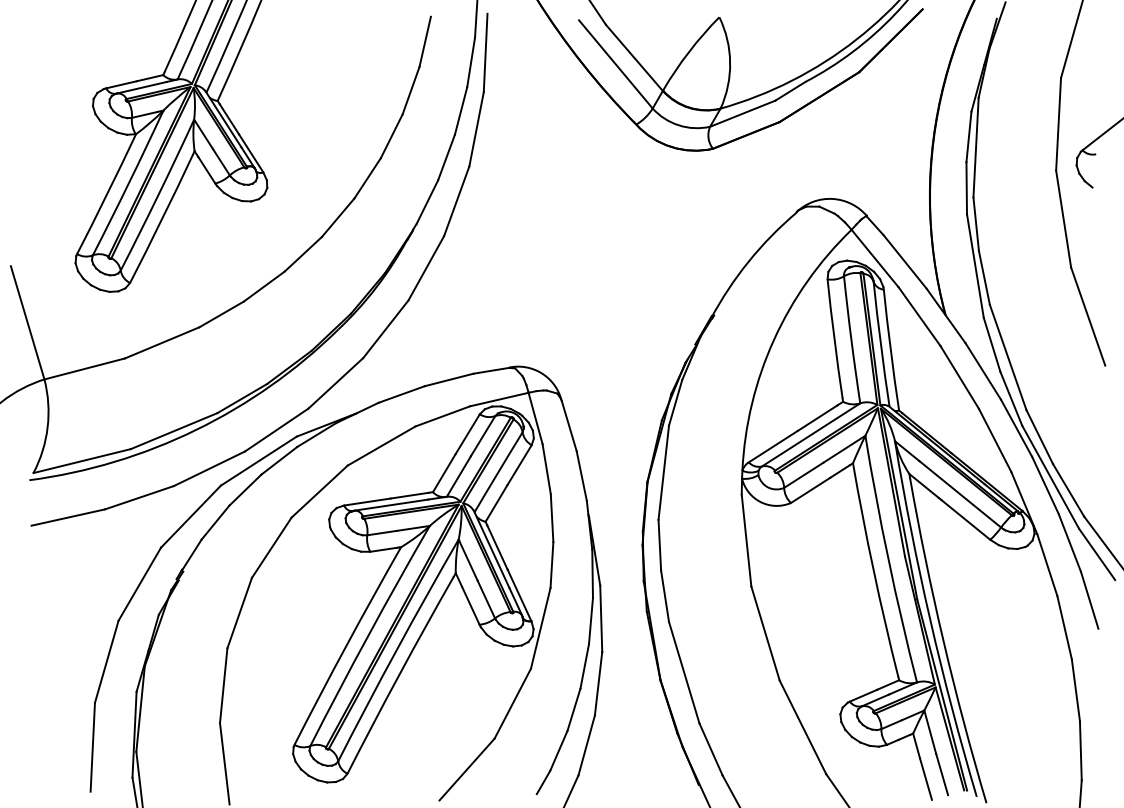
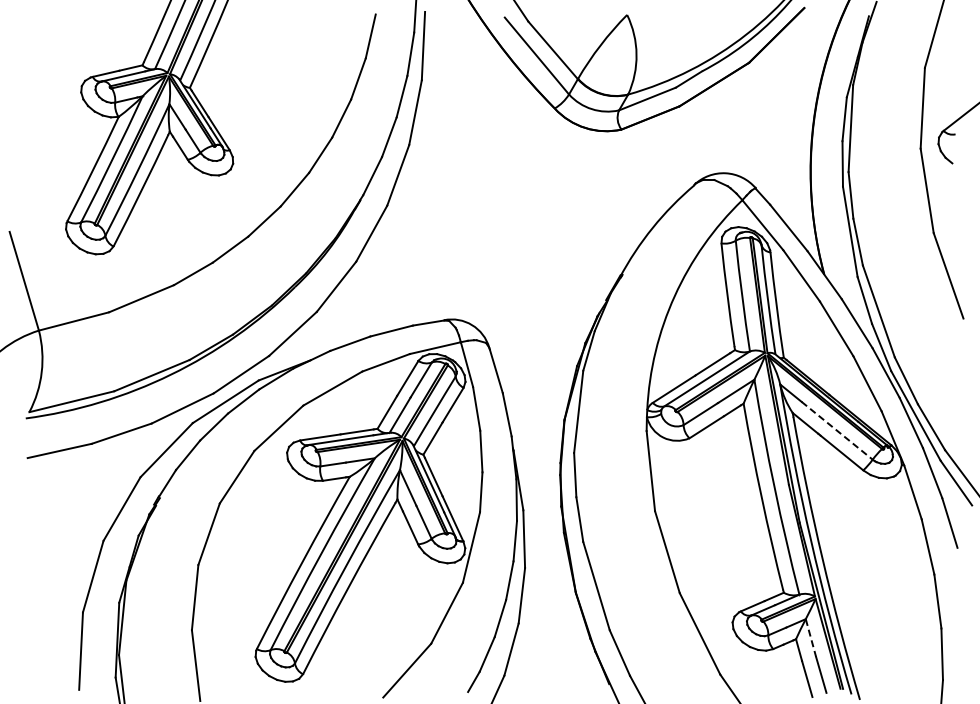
line: (960, 494) -> (837, 430), solid -> dashed
line: (929, 732) -> (810, 638), solid -> dashed

